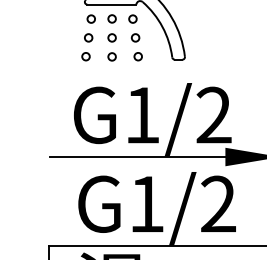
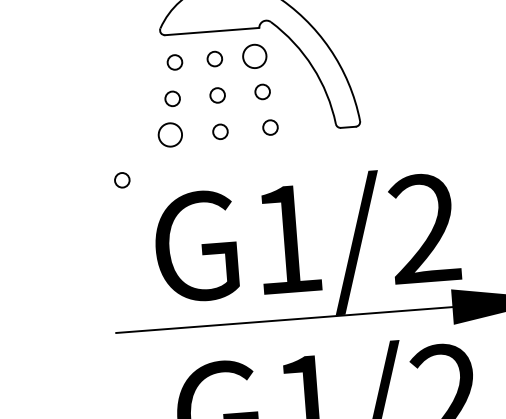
circle: (132, 18) -> (253, 55), size x1.6
circle: (85, 56) -> (169, 134), size x1.6
circle: (58, 77) -> (120, 179), added

